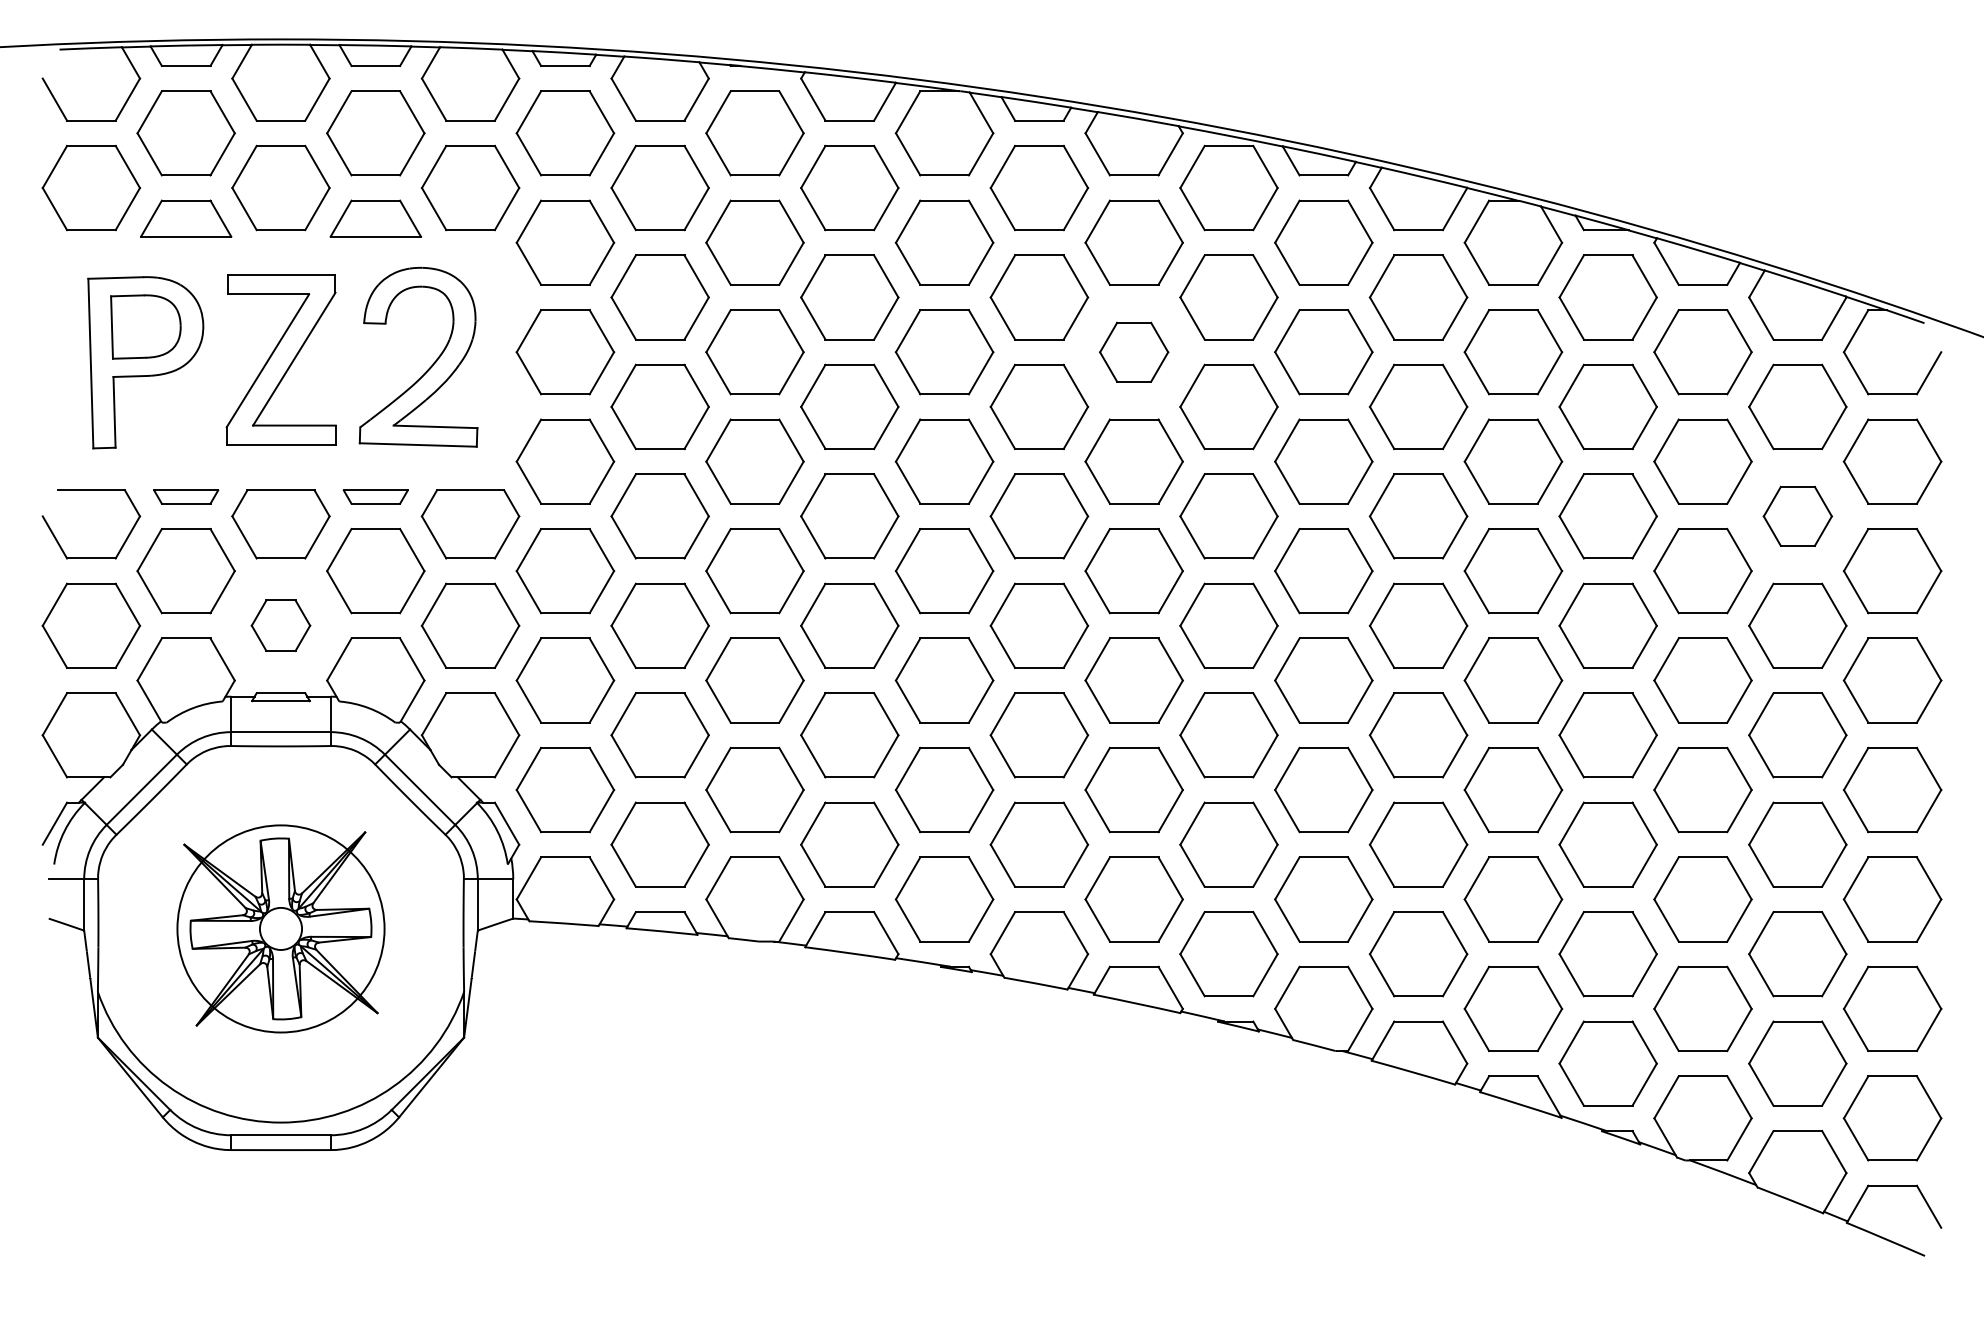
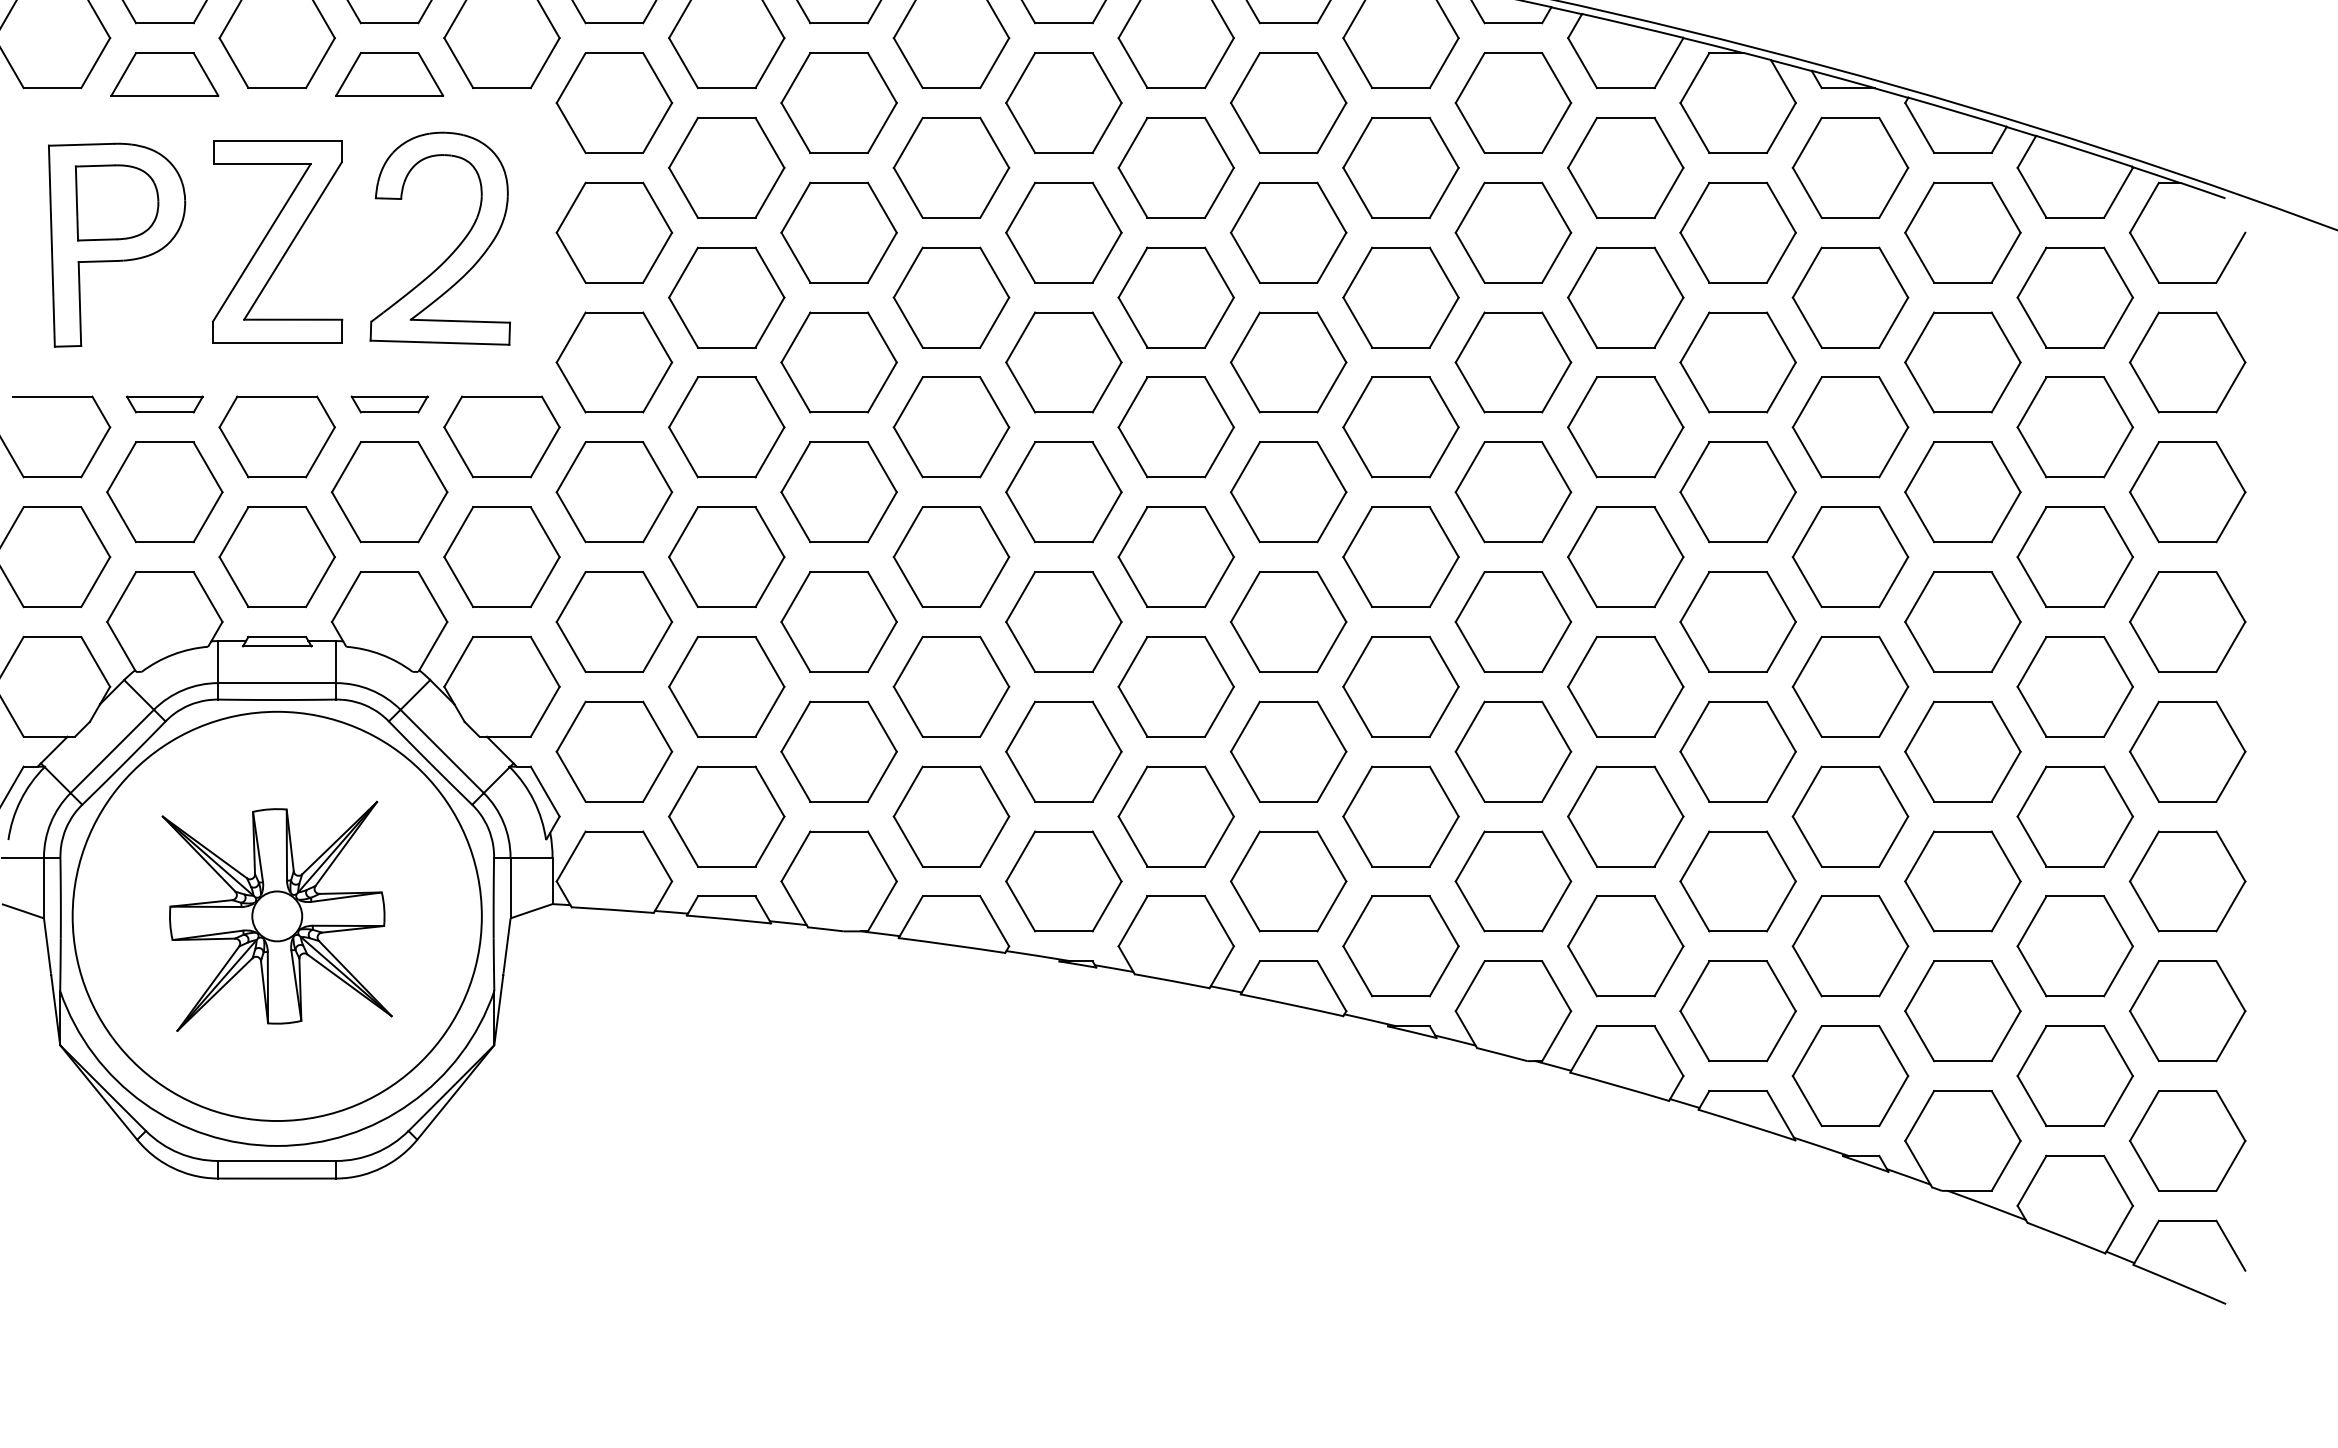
part: (1133, 352) -> (1287, 233), size x1.43
part: (1797, 516) -> (2074, 427), size x1.43
part: (280, 625) -> (276, 556), size x1.67
circle: (280, 928) -> (276, 915), size x1.67

